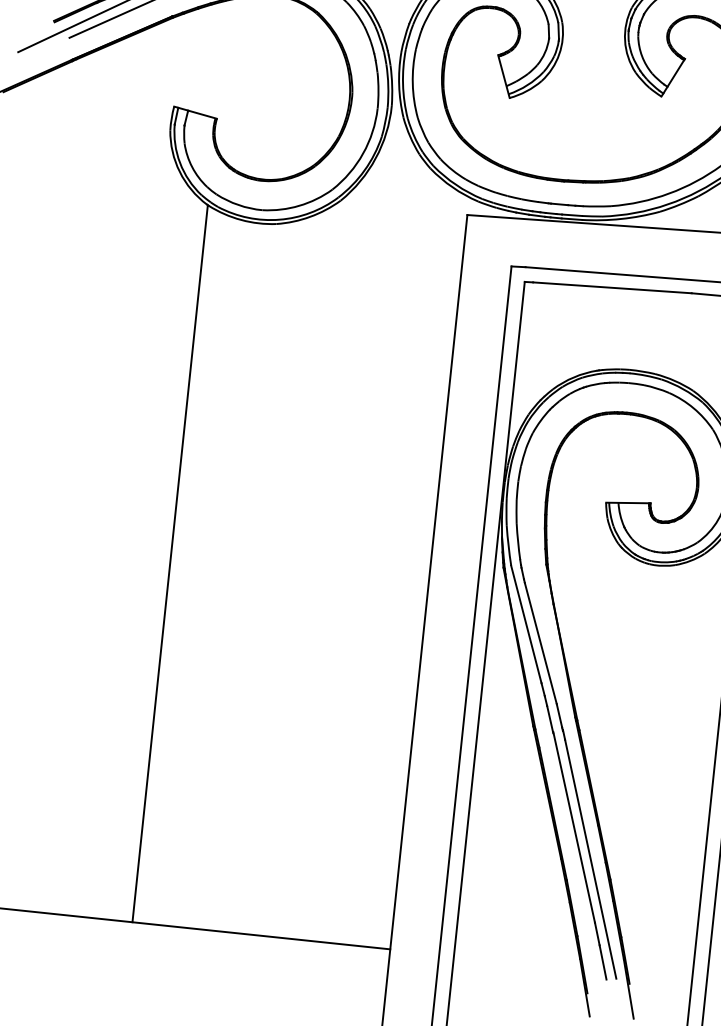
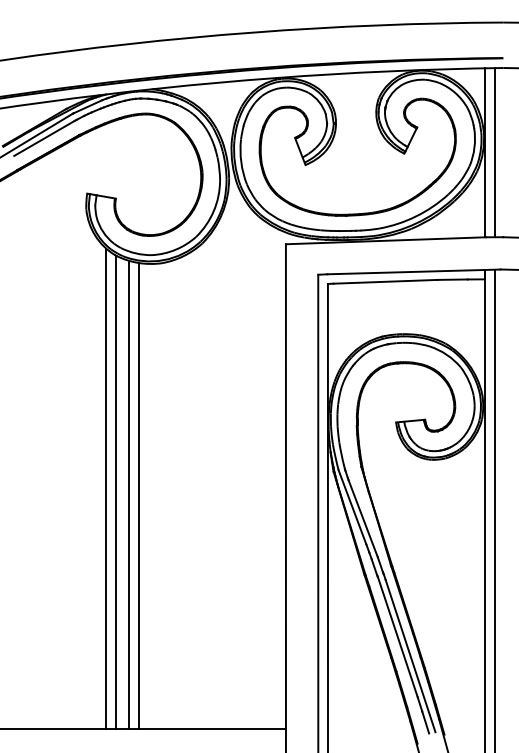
line: (156, 556) -> (106, 488), added
line: (188, 569) -> (128, 494), added
line: (203, 572) -> (138, 495), added

